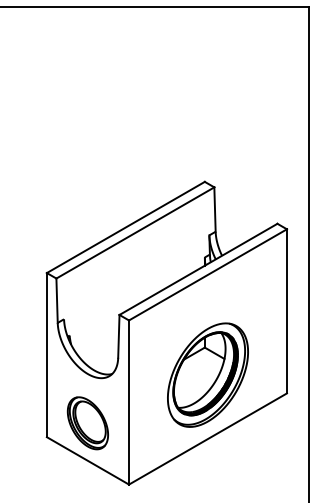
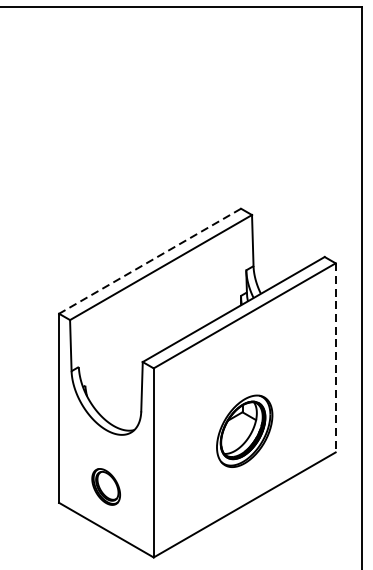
line: (125, 227) -> (149, 261), solid -> dashed
line: (286, 311) -> (335, 358), solid -> dashed
part: (207, 374) -> (244, 430), size x0.6
part: (87, 423) -> (105, 487), size x0.6

